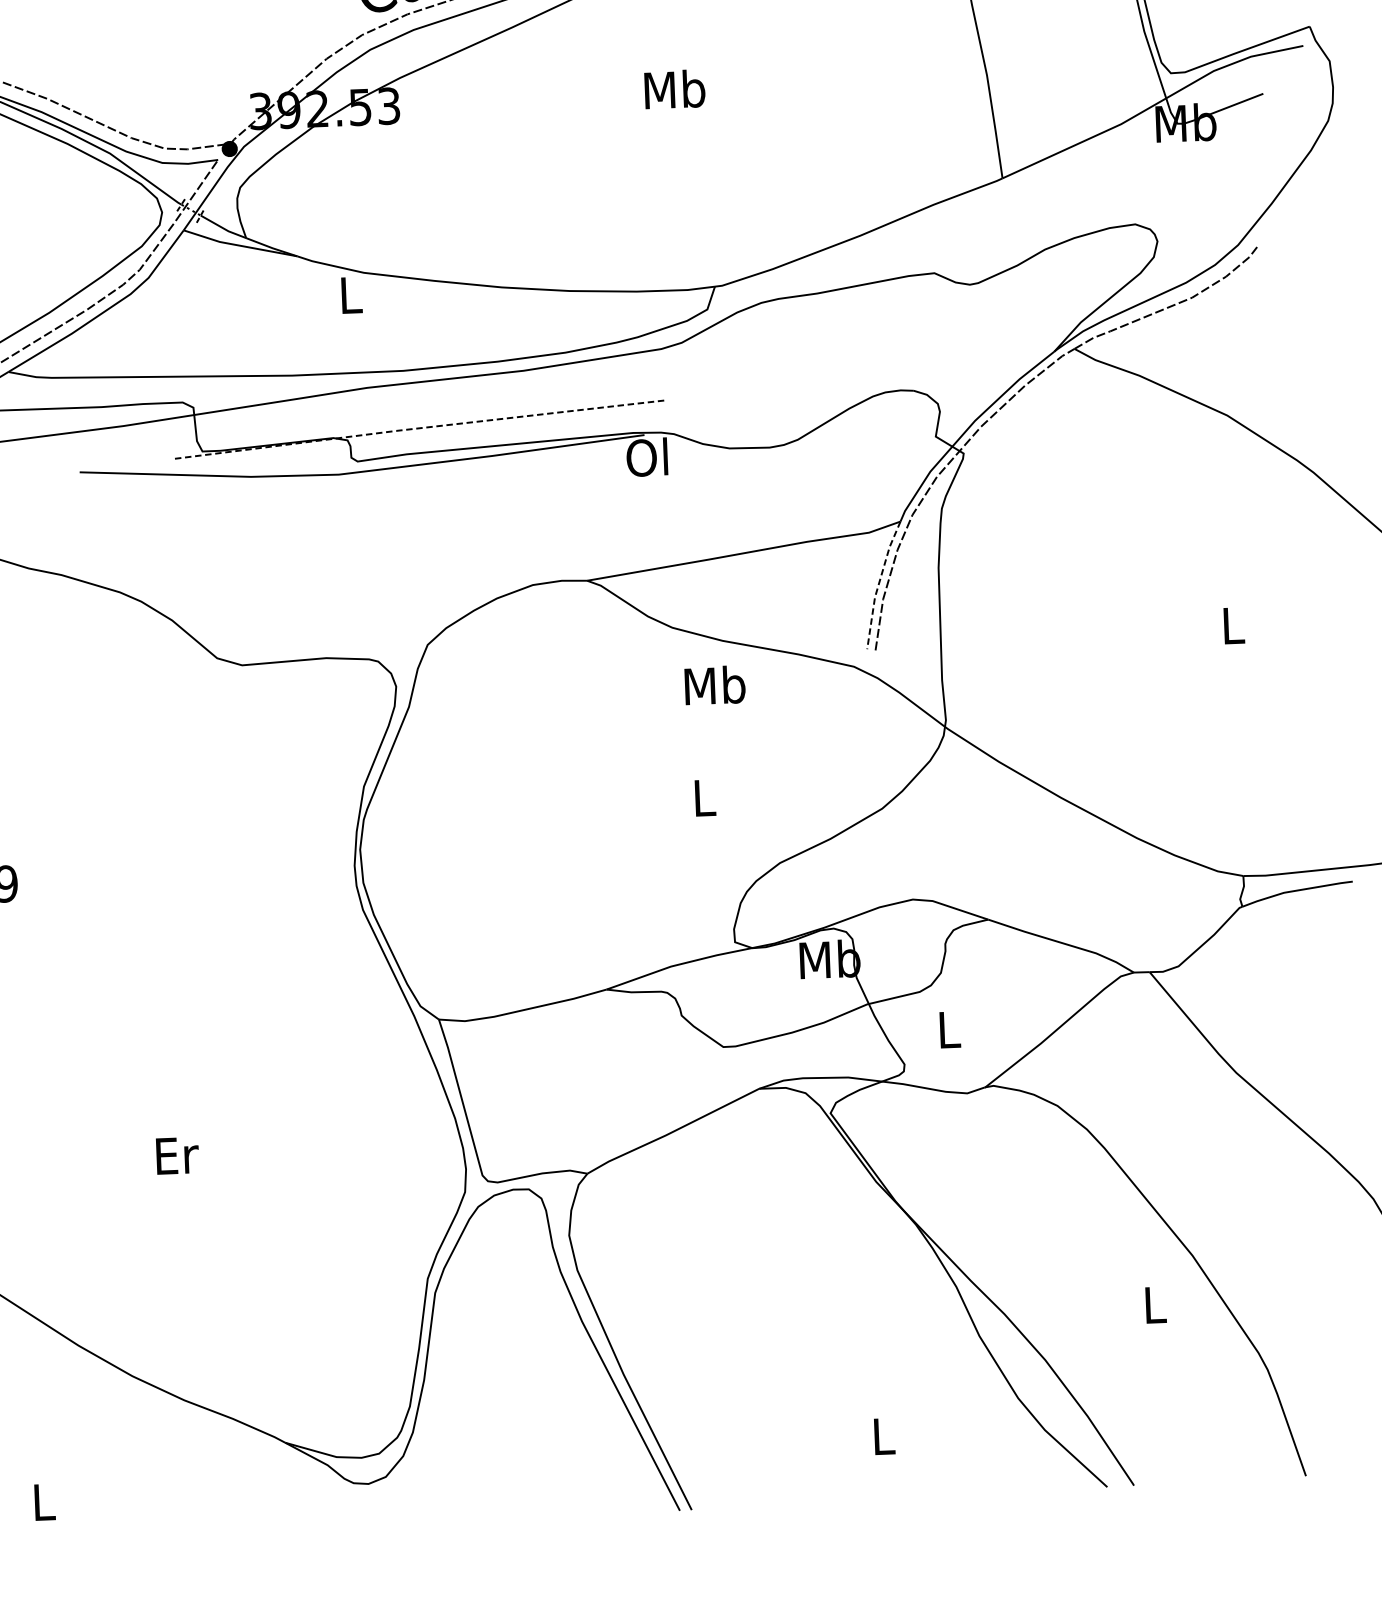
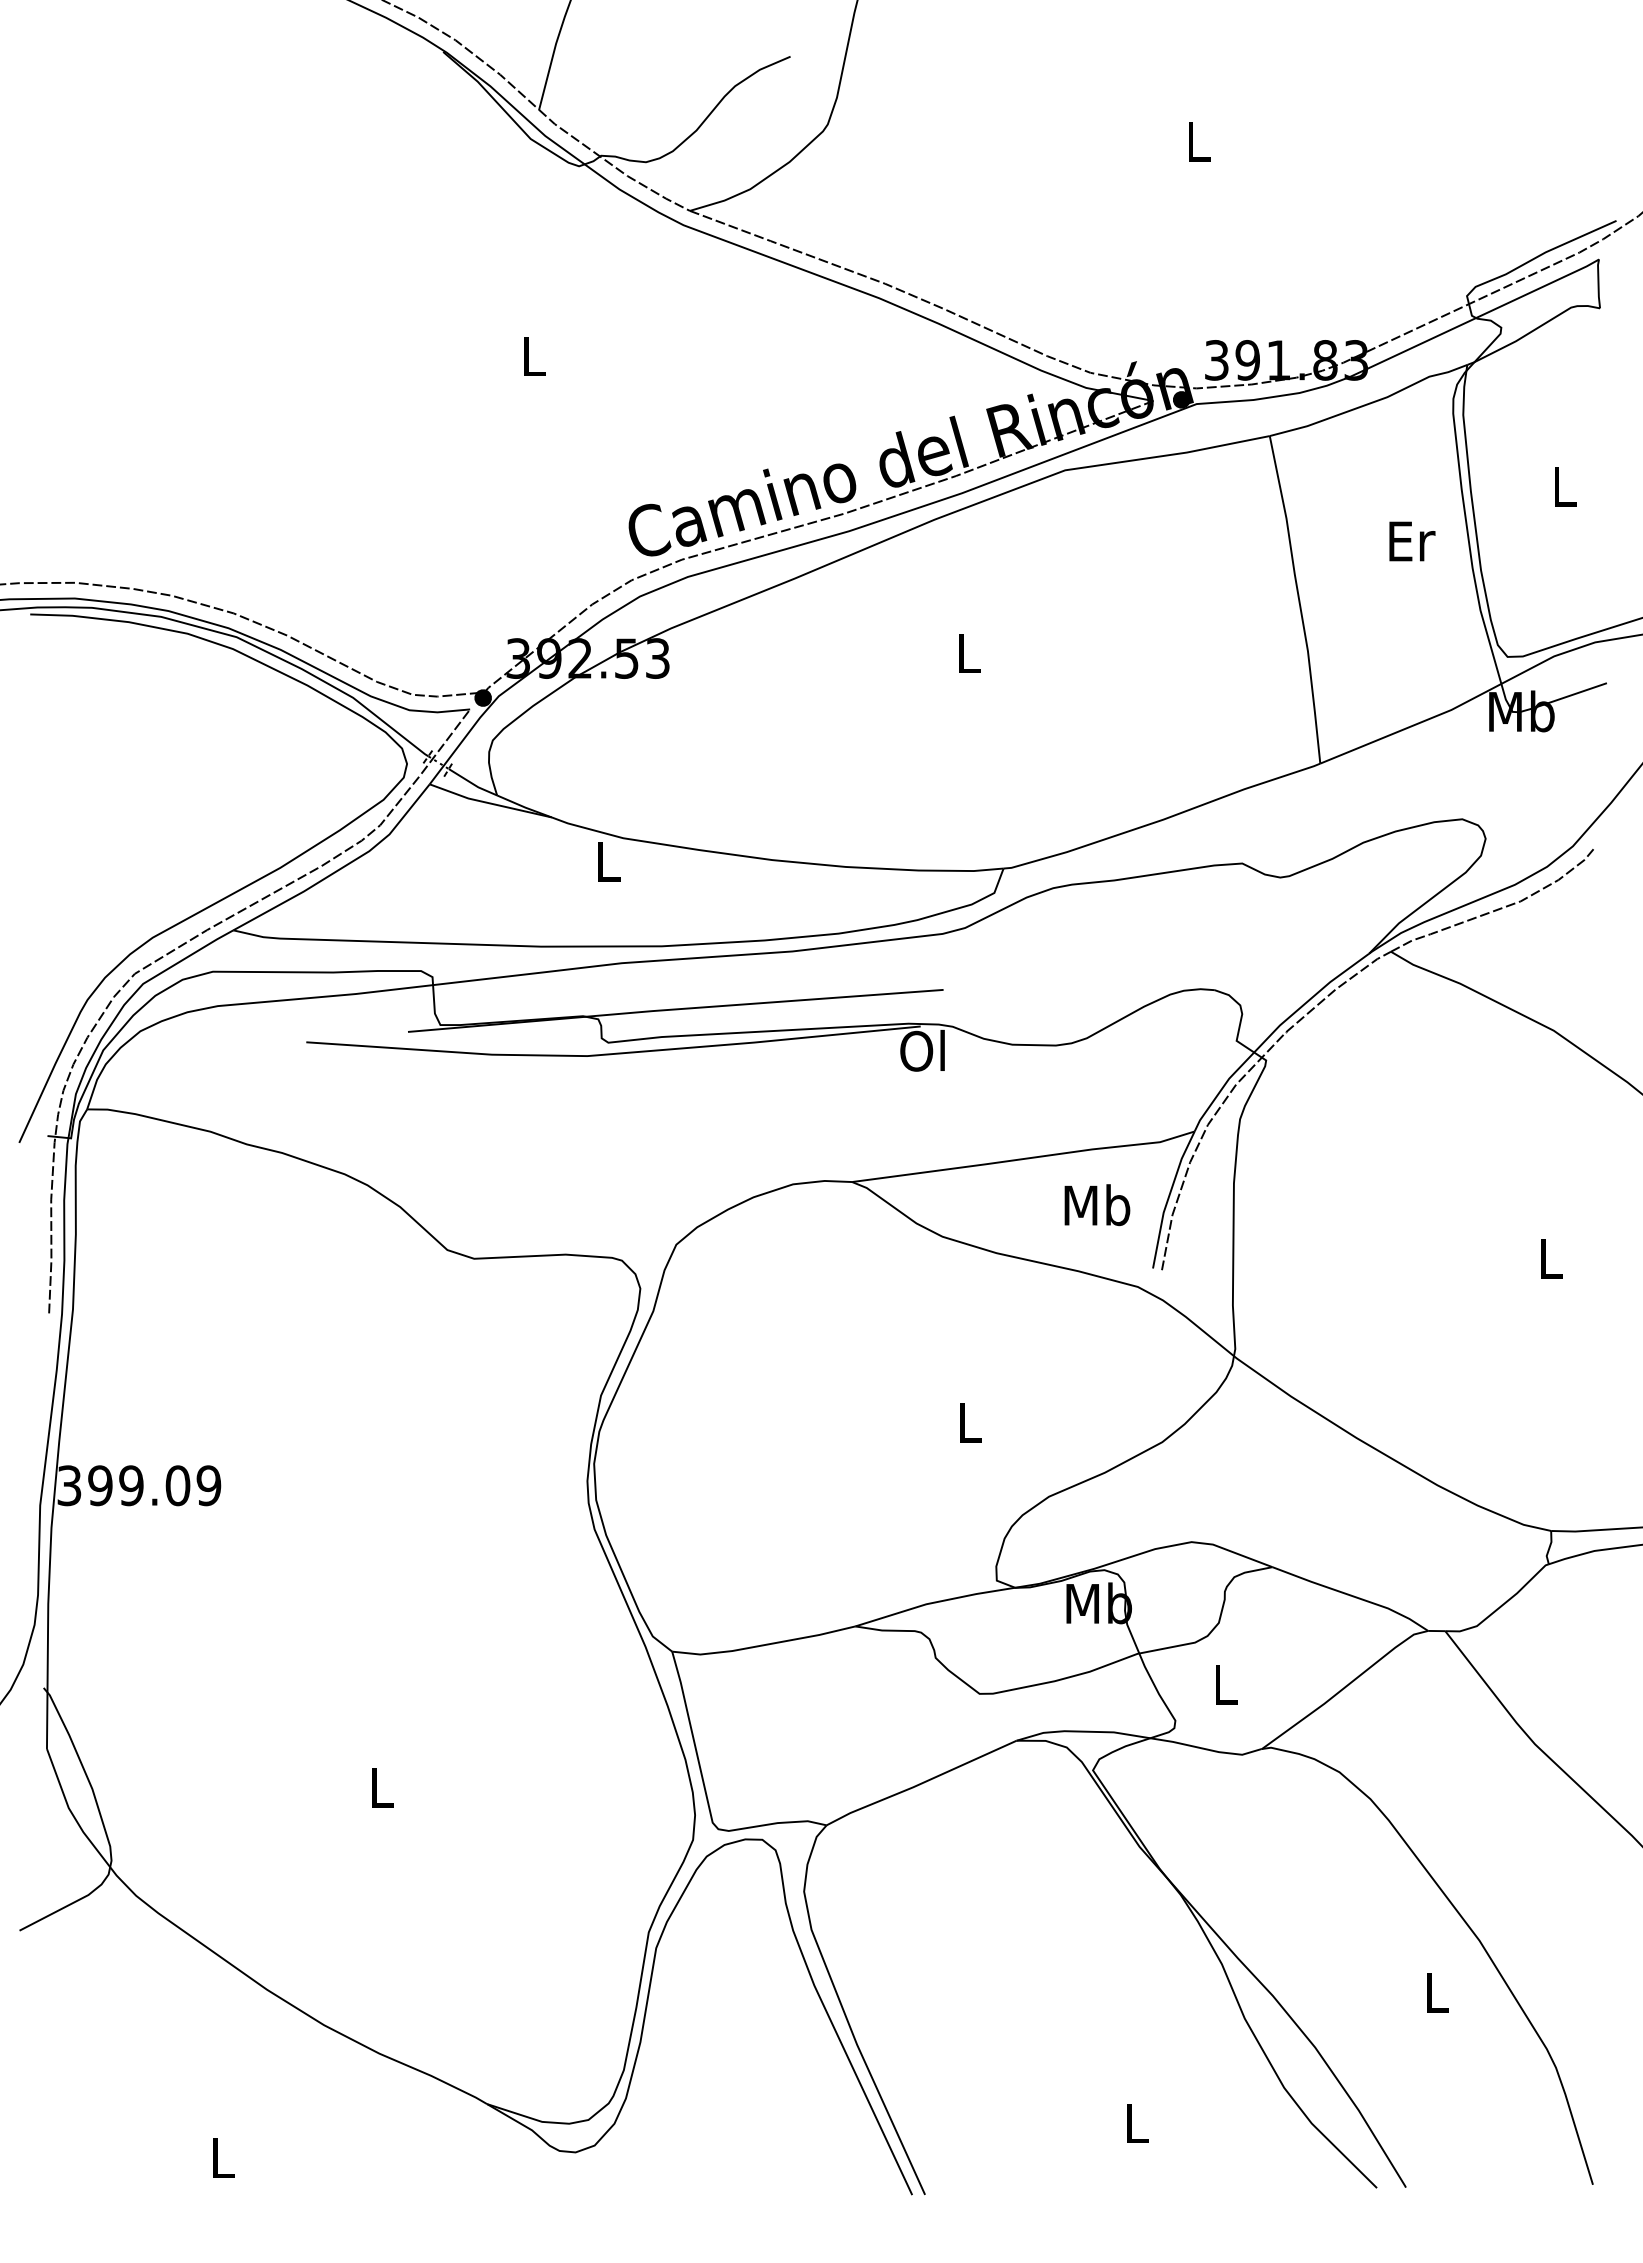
text: (674, 89) -> (968, 652), Mb -> L
line: (418, 428) -> (675, 1009), dashed -> solid
line: (878, 584) -> (1168, 1198), dashed -> solid
text: (715, 685) -> (1097, 1205), moved
text: (177, 1155) -> (382, 1787), Er -> L

